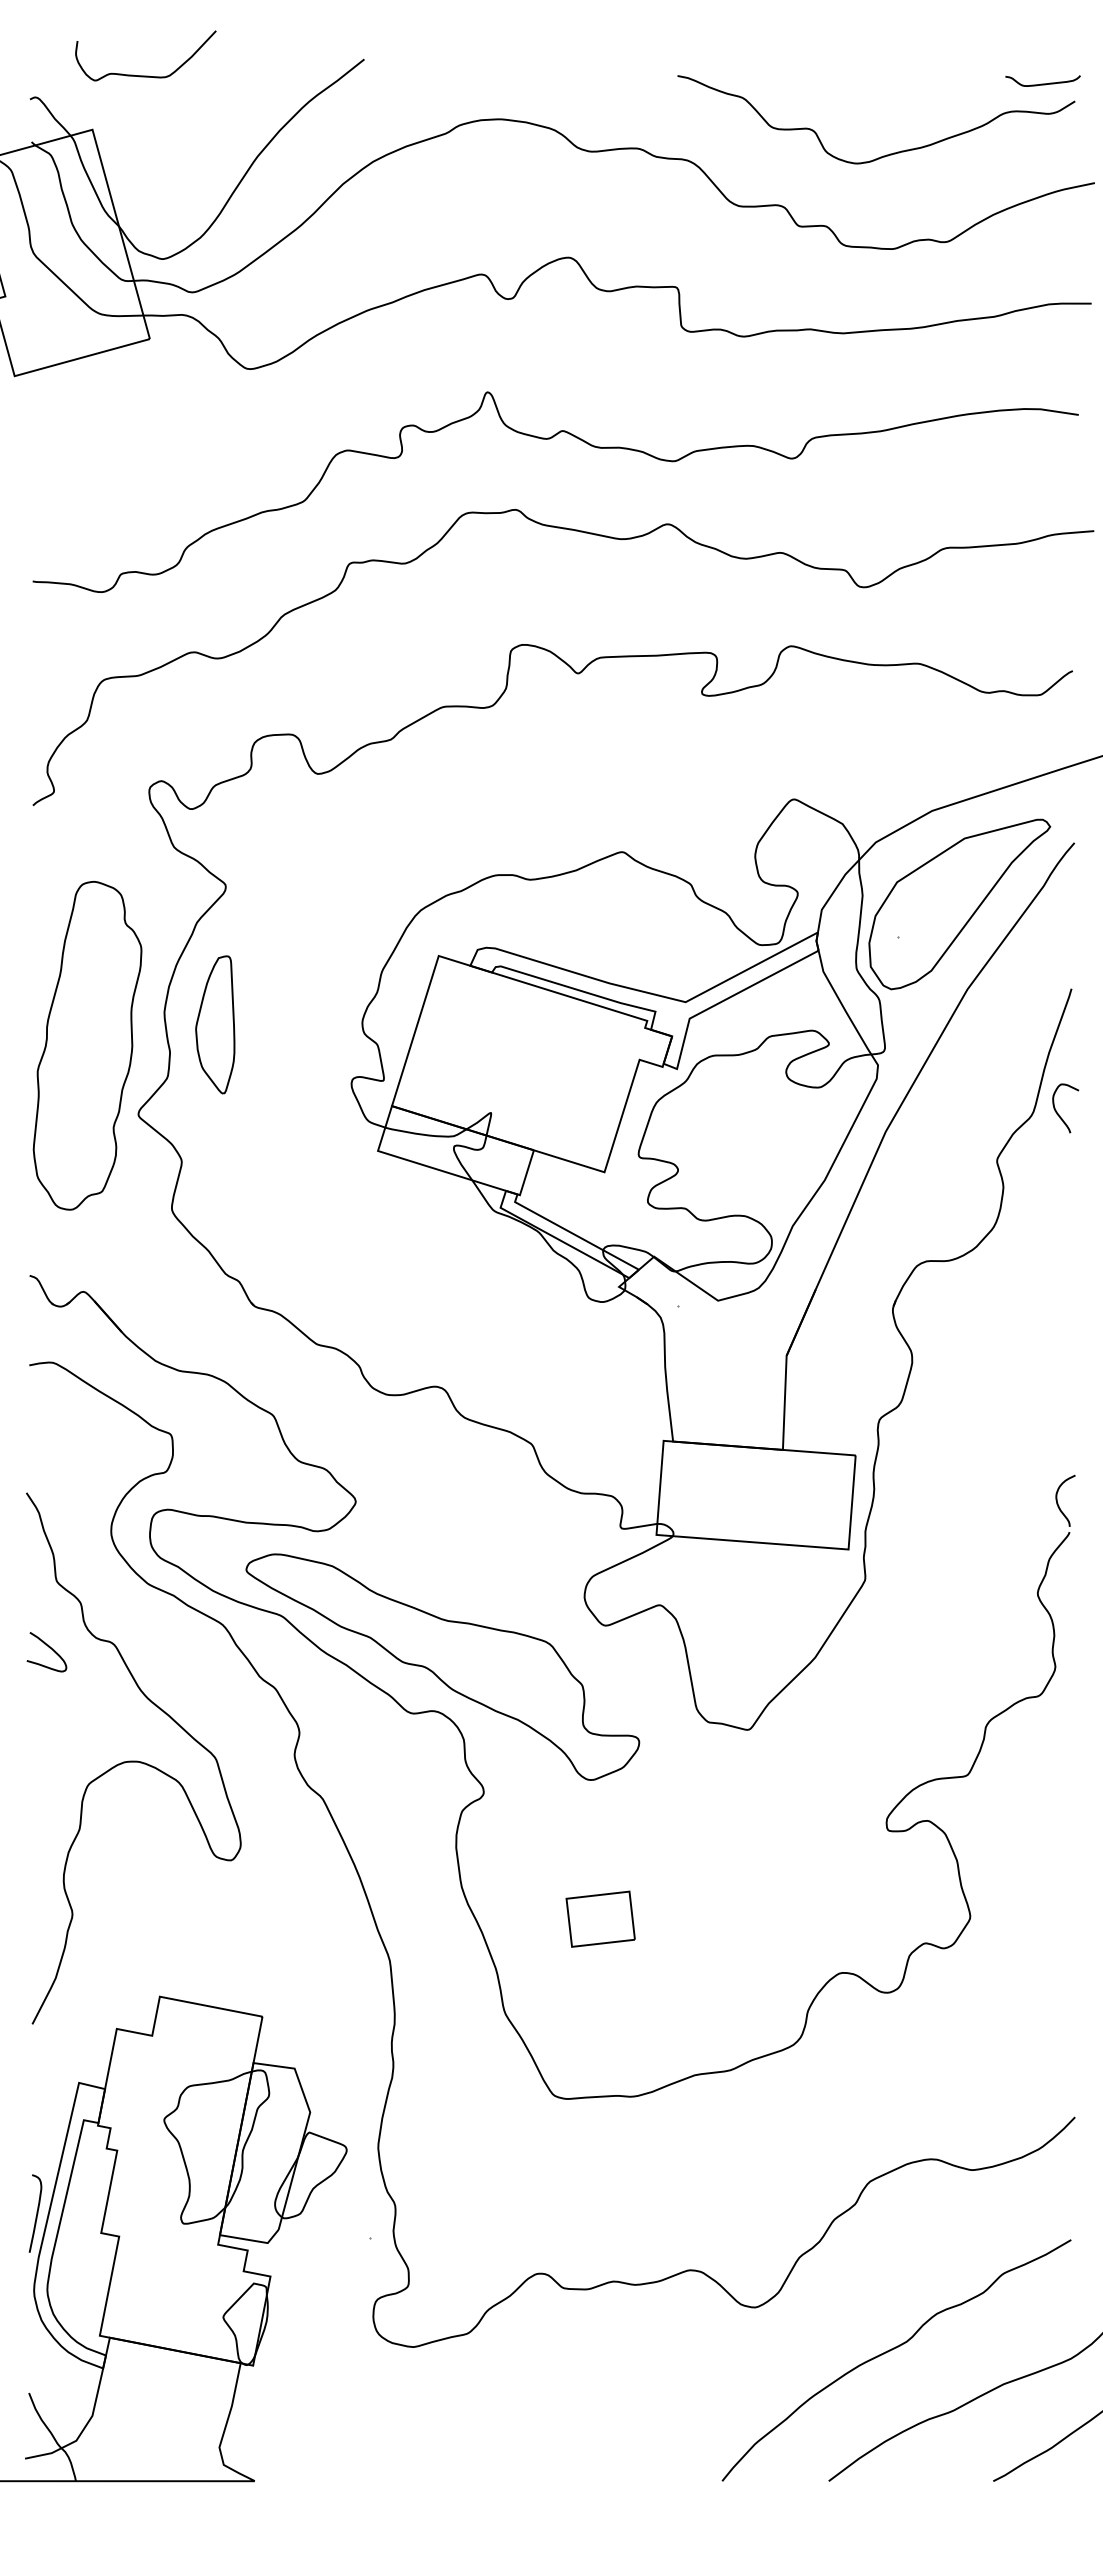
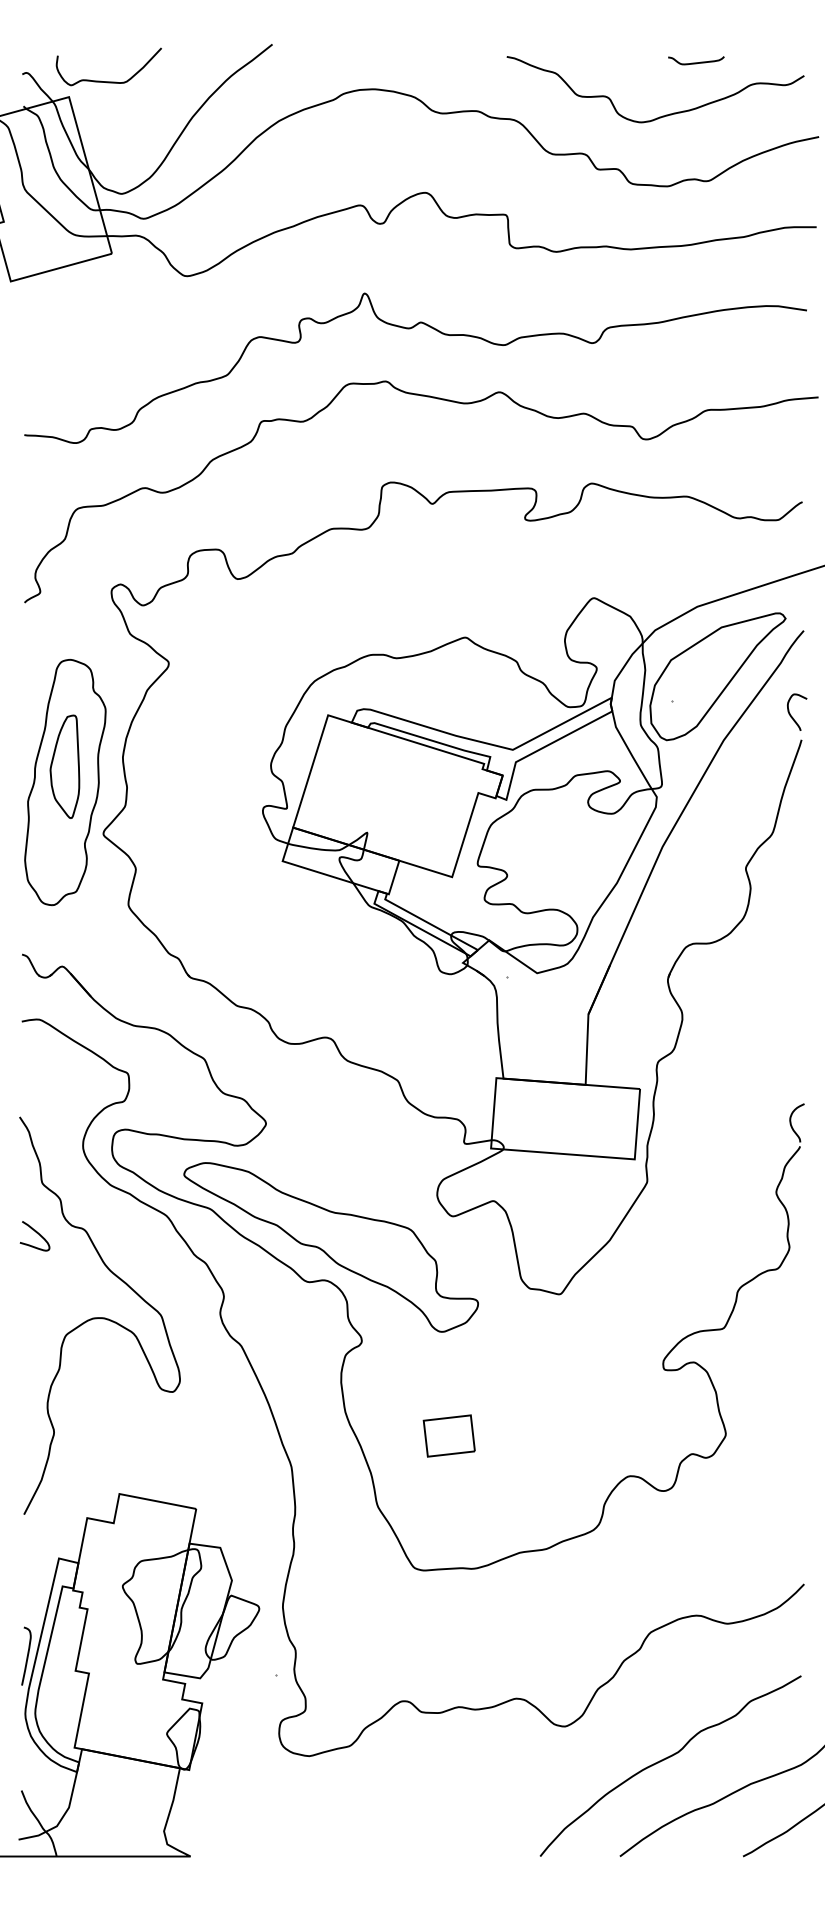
curve: (145, 75) -> (108, 81), moved
curve: (1043, 83) -> (696, 62), moved
part: (214, 1024) -> (64, 766), moved
curve: (1059, 1113) -> (792, 716), moved

